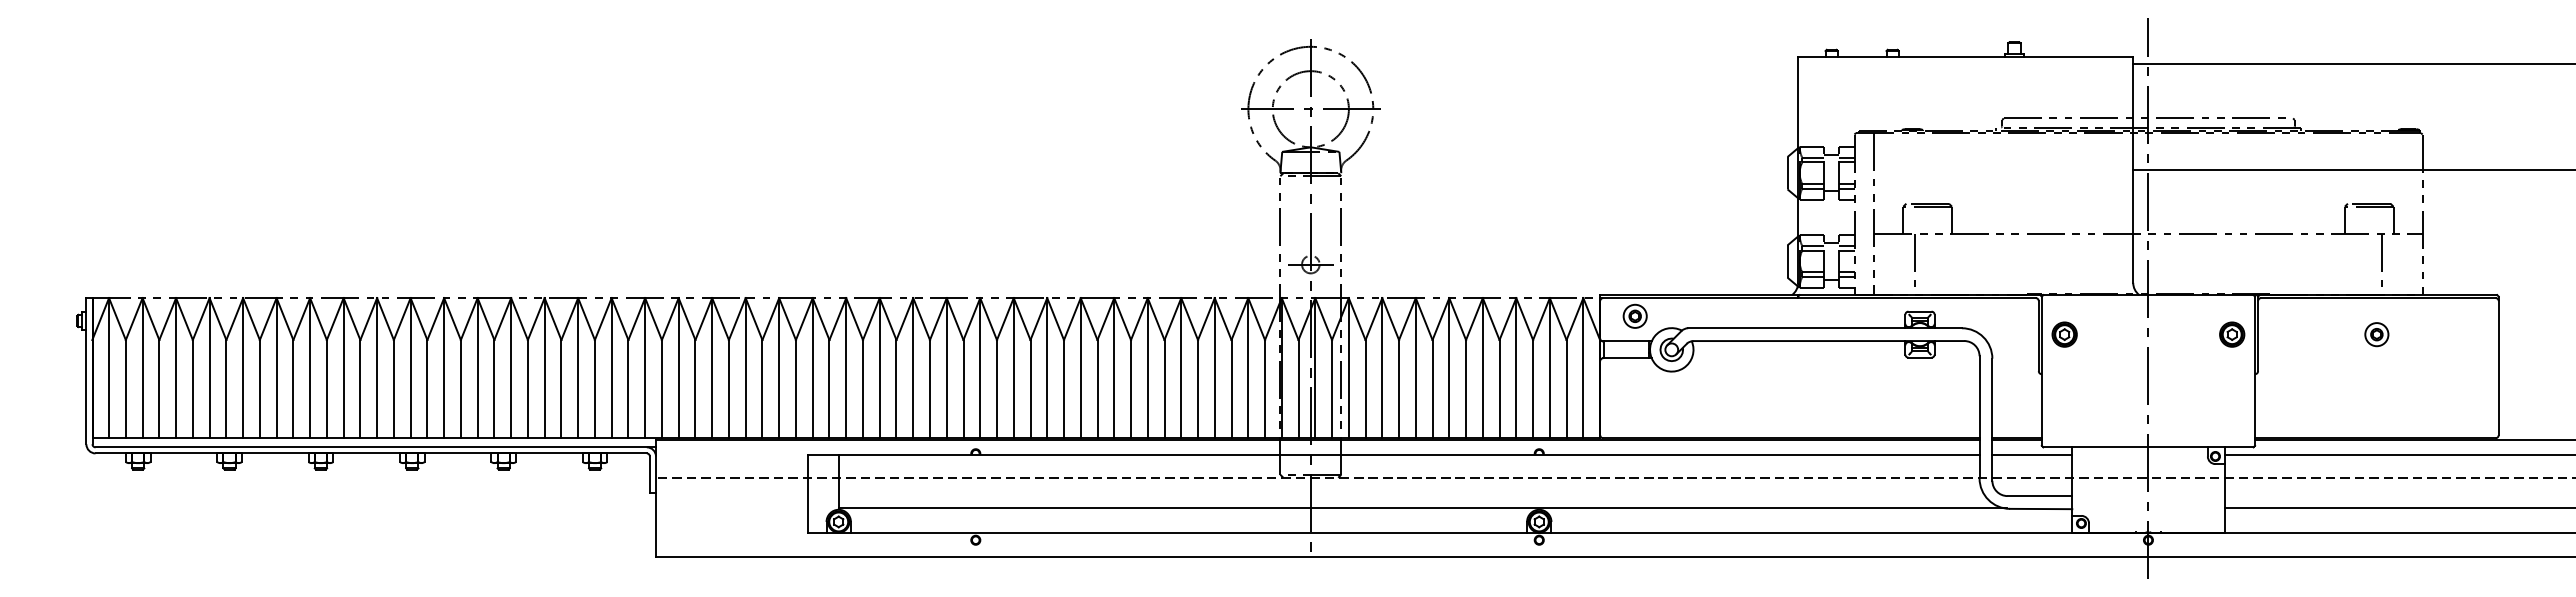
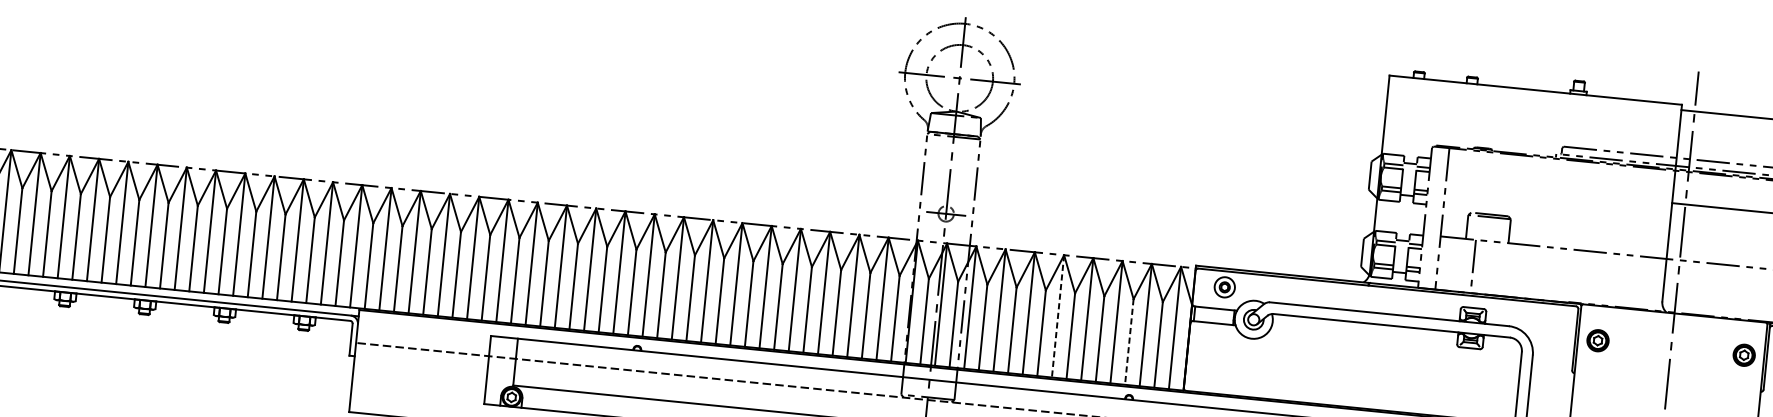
line: (1449, 368) -> (1058, 316), solid -> dashed
line: (1533, 389) -> (1129, 342), solid -> dashed

